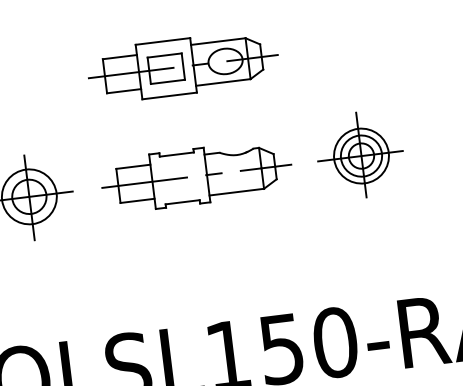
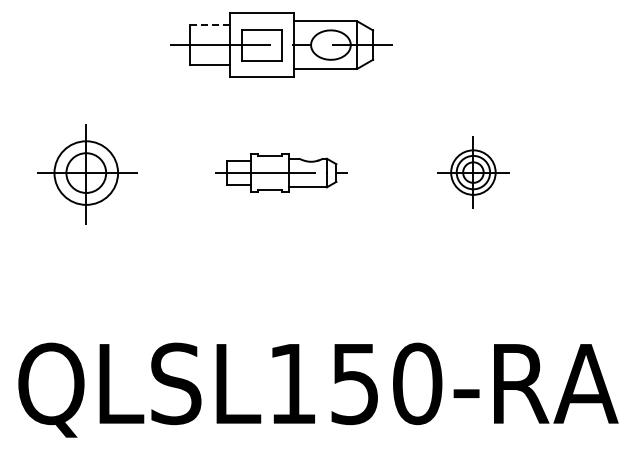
line: (120, 57) -> (210, 25), solid -> dashed
part: (360, 154) -> (472, 171), size x0.7
part: (196, 175) -> (281, 172), size x0.6

